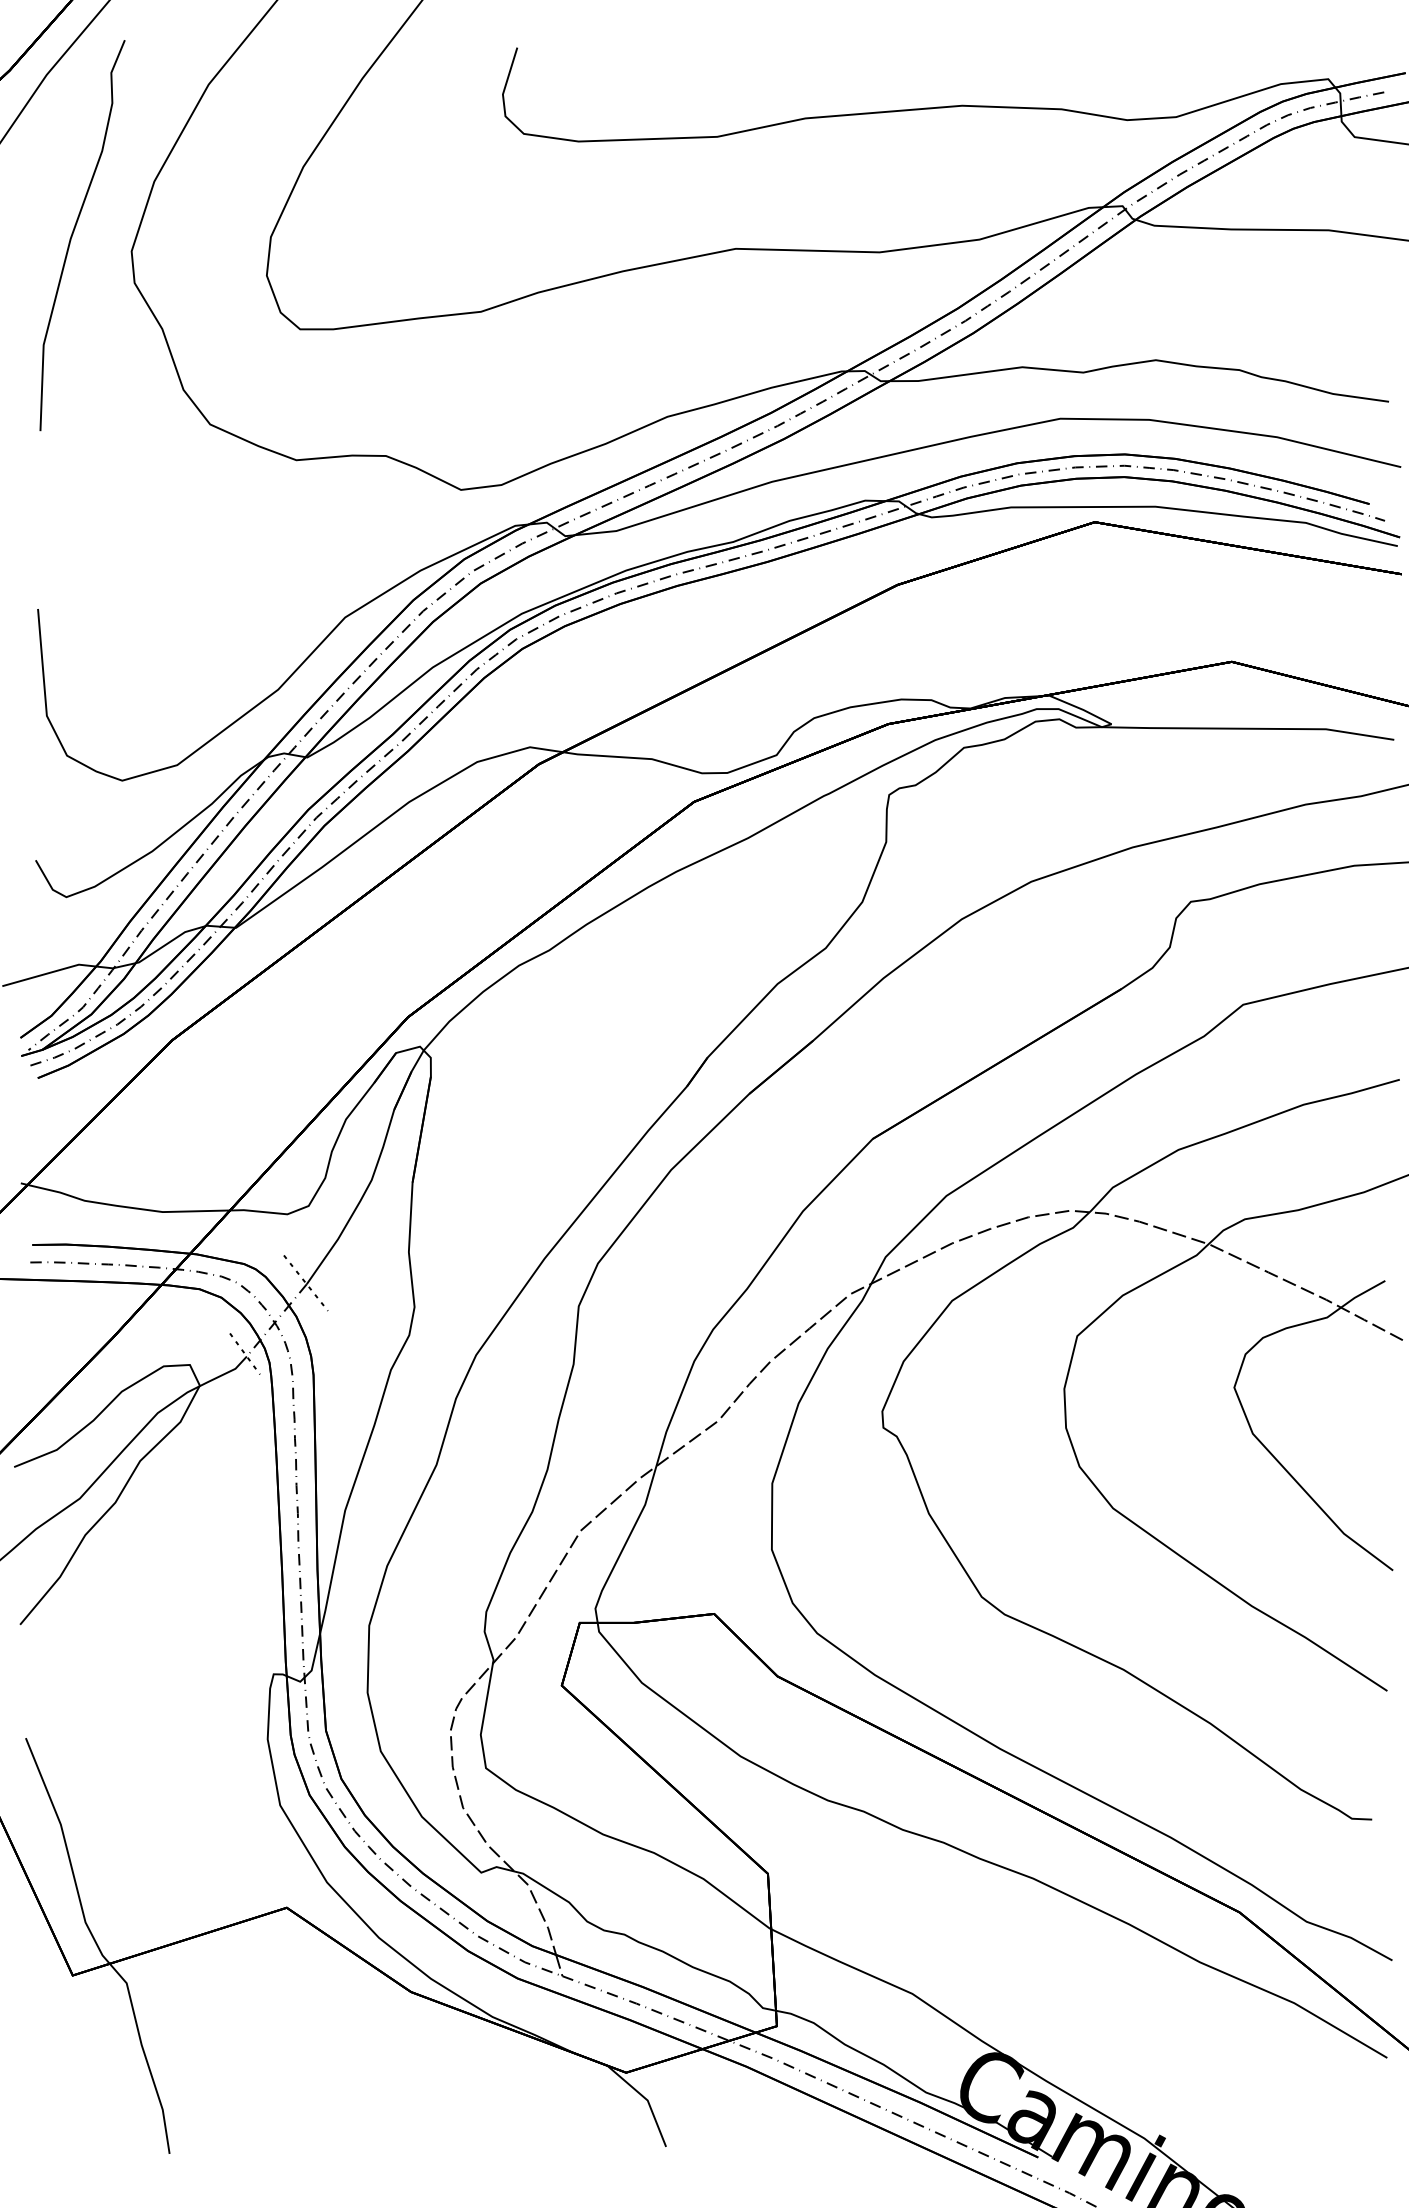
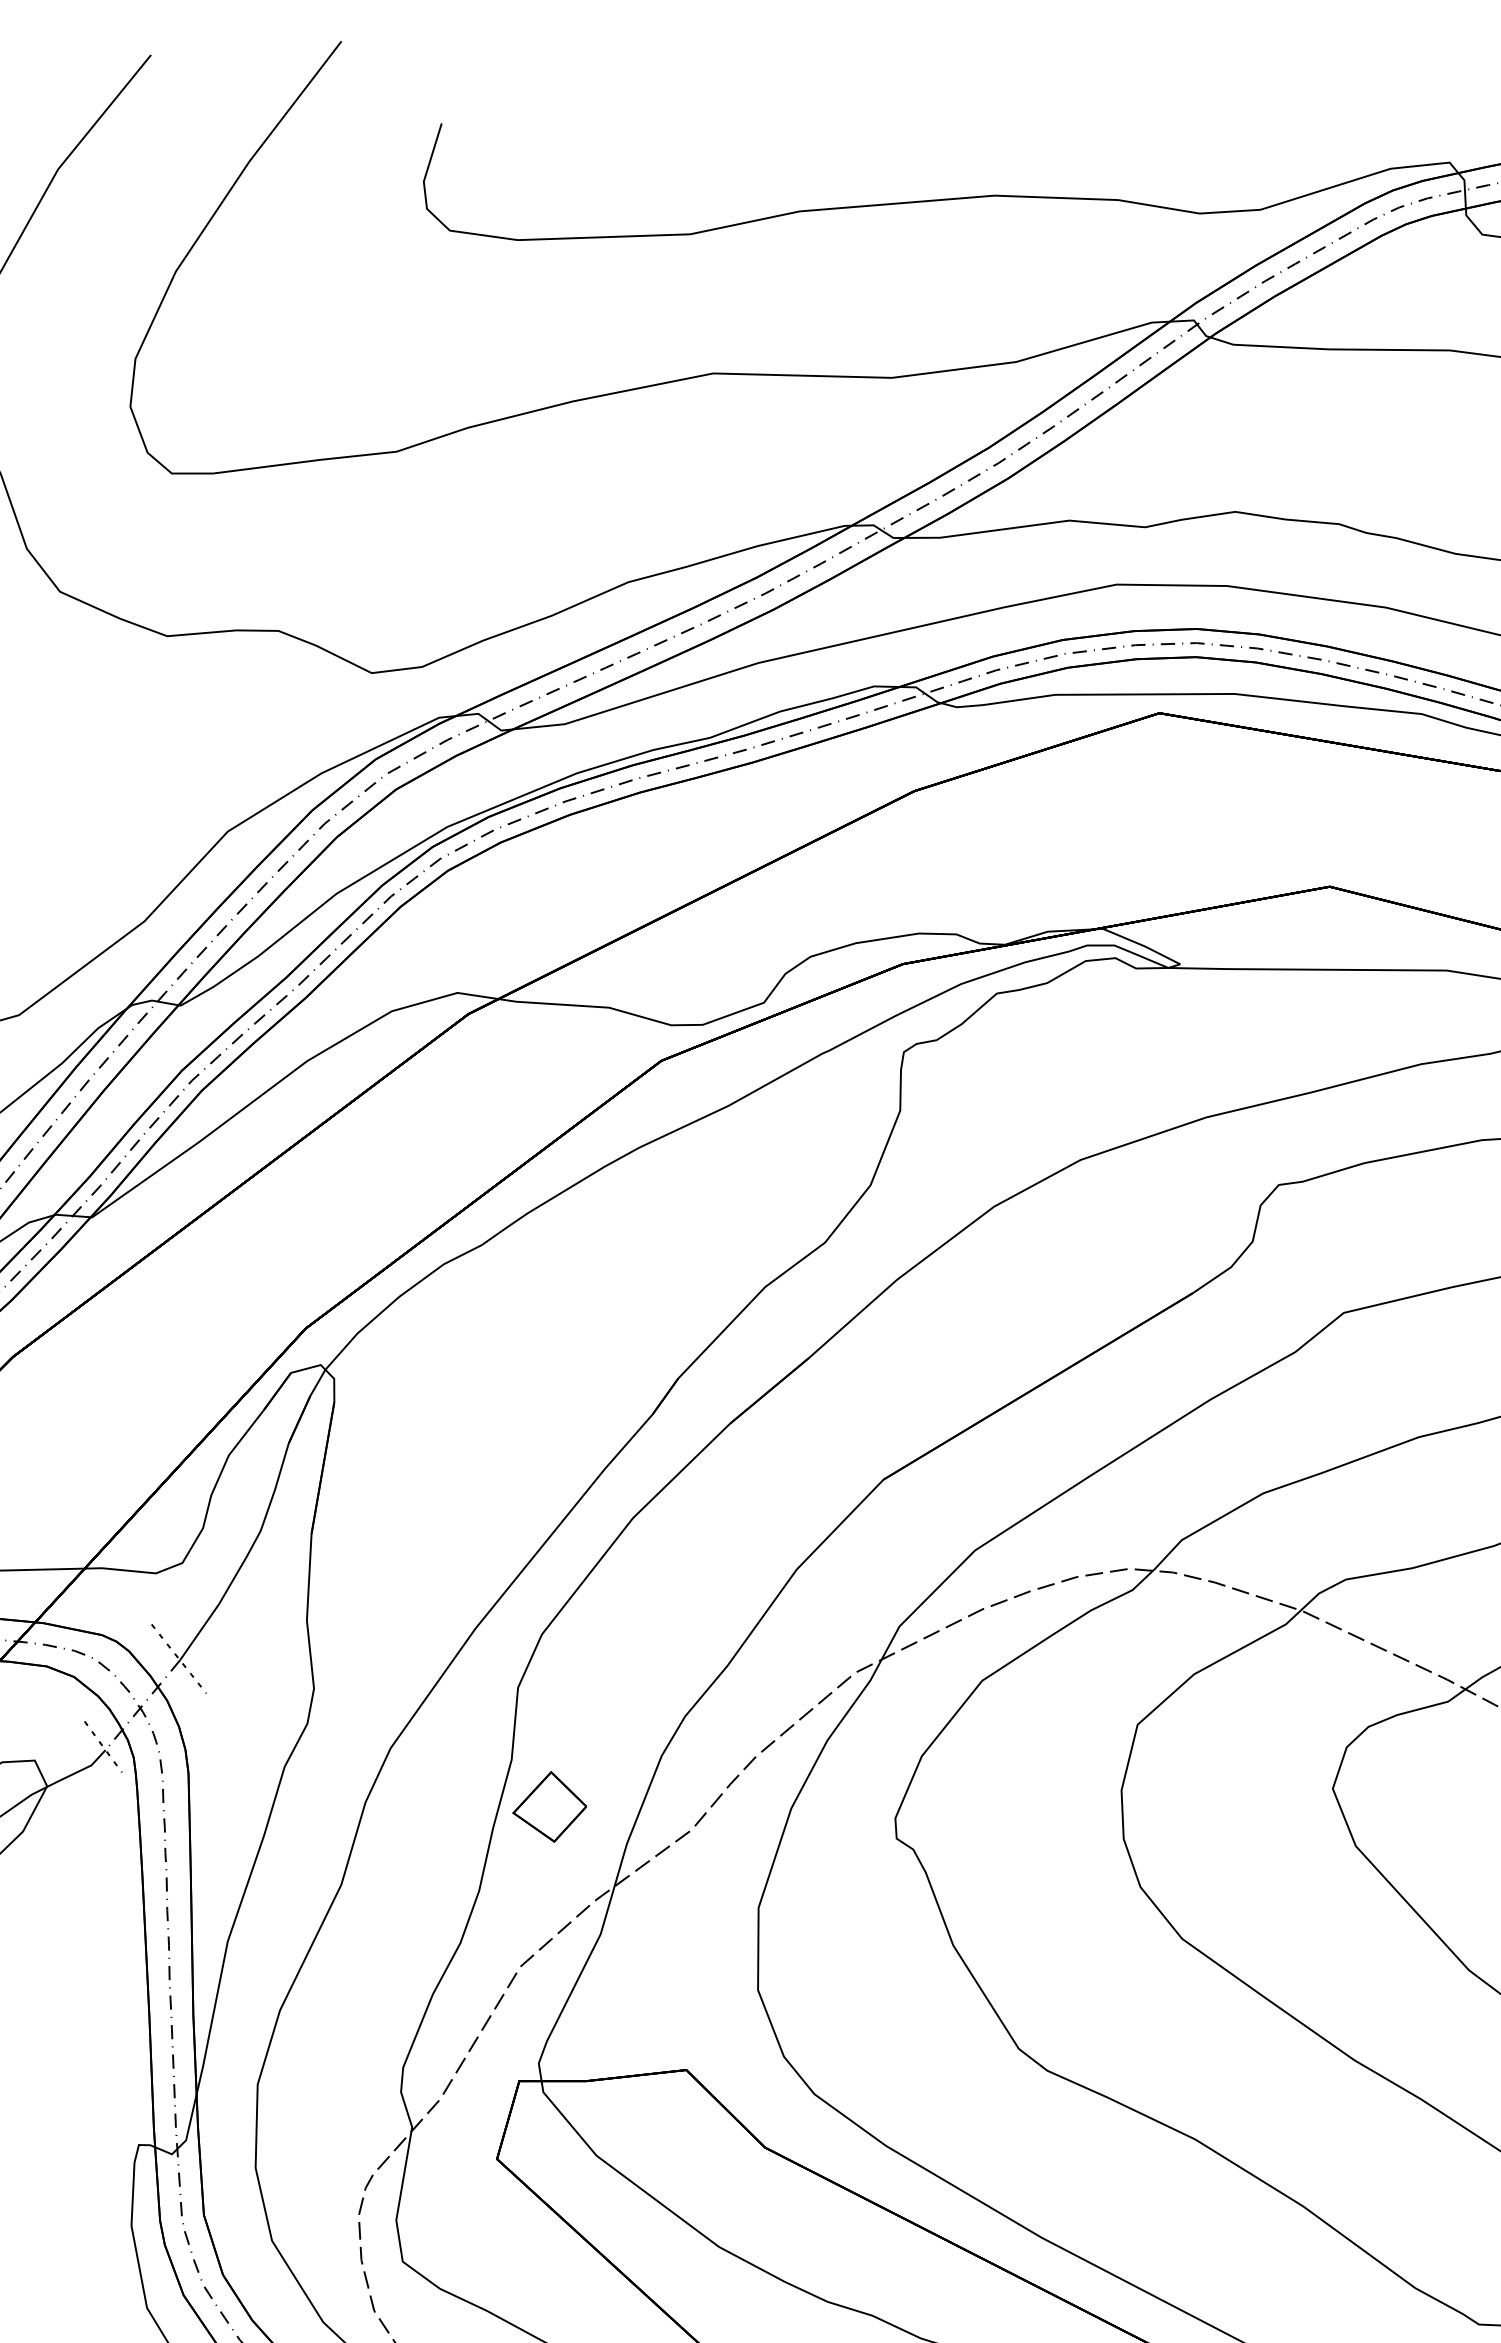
part: (603, 1402) -> (548, 1807), added

